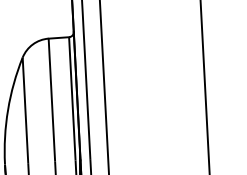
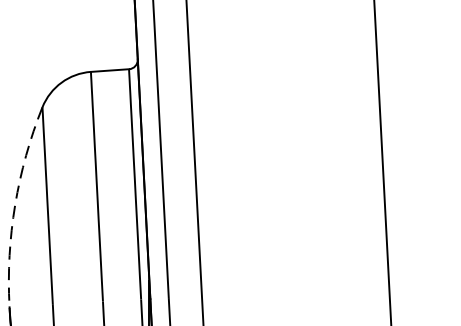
arc: (8, 110) -> (16, 205), solid -> dashed

